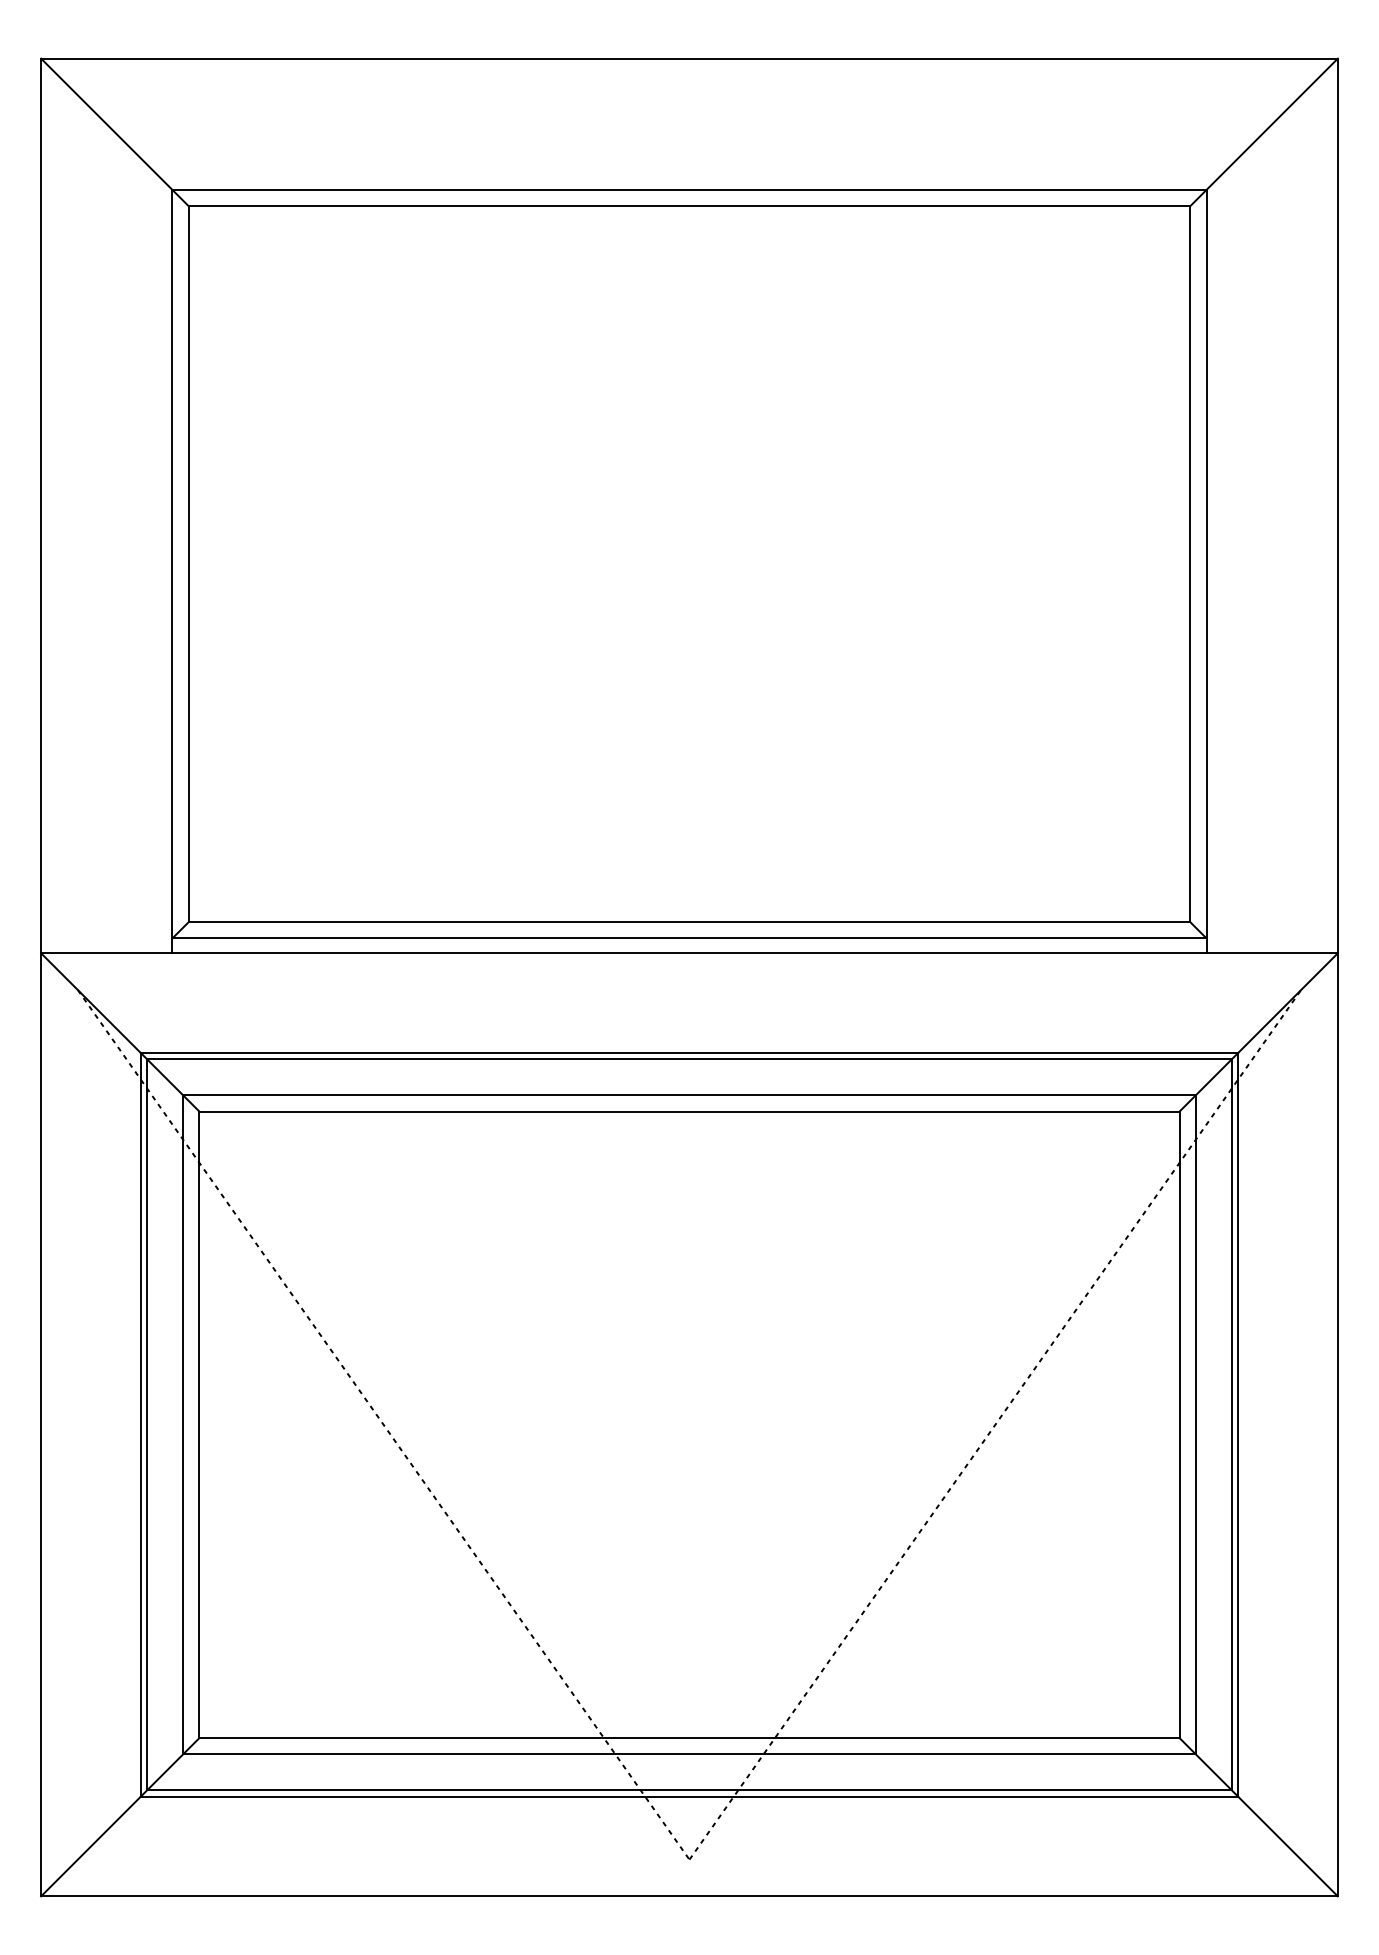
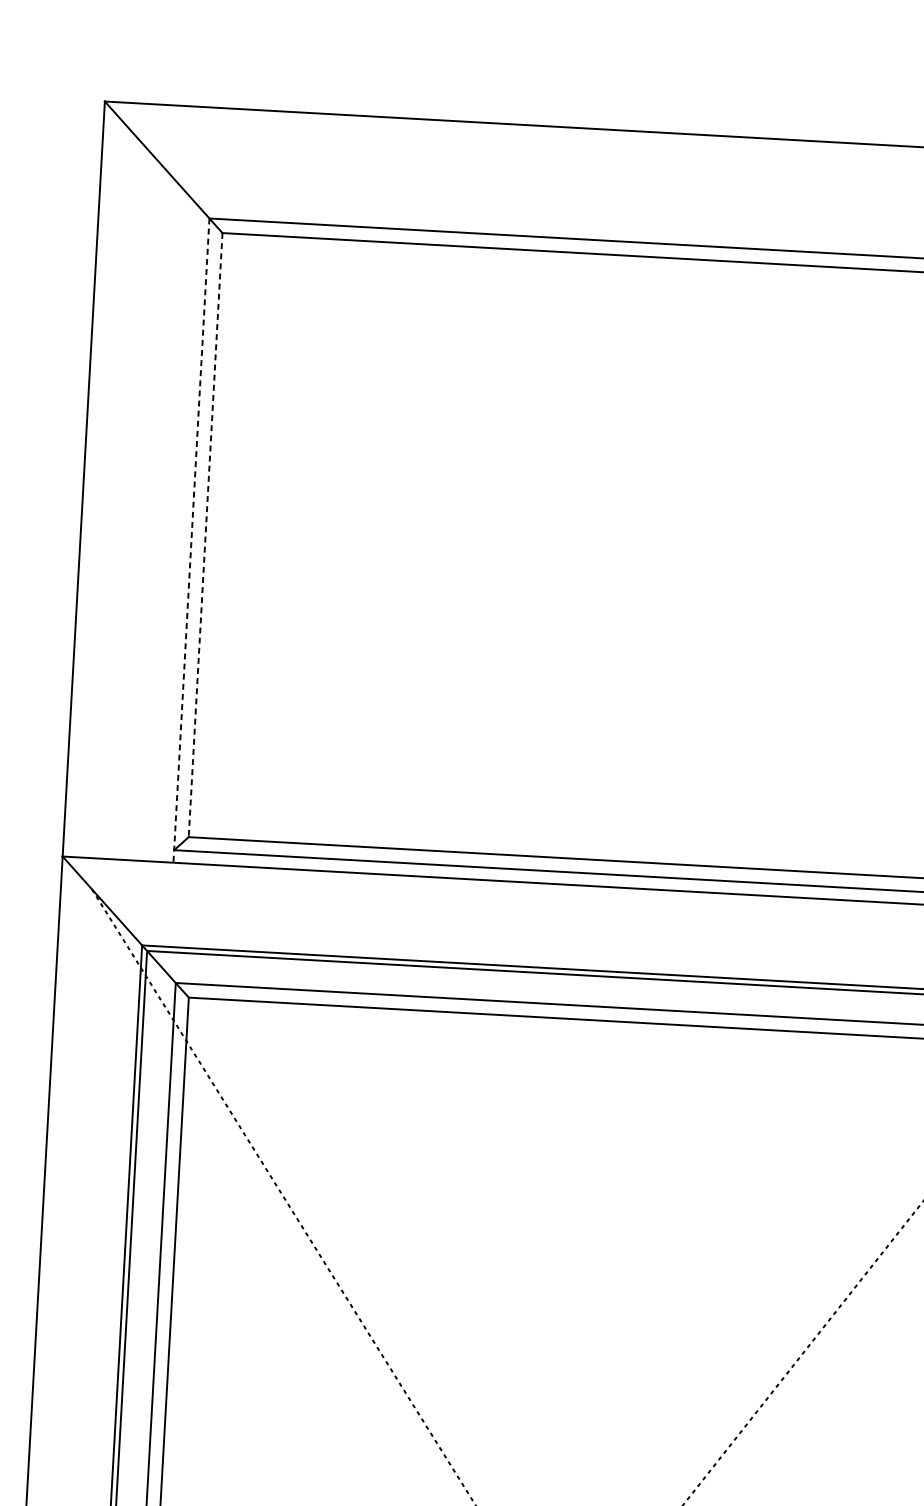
line: (188, 564) -> (205, 535), solid -> dashed
line: (172, 571) -> (191, 540), solid -> dashed

